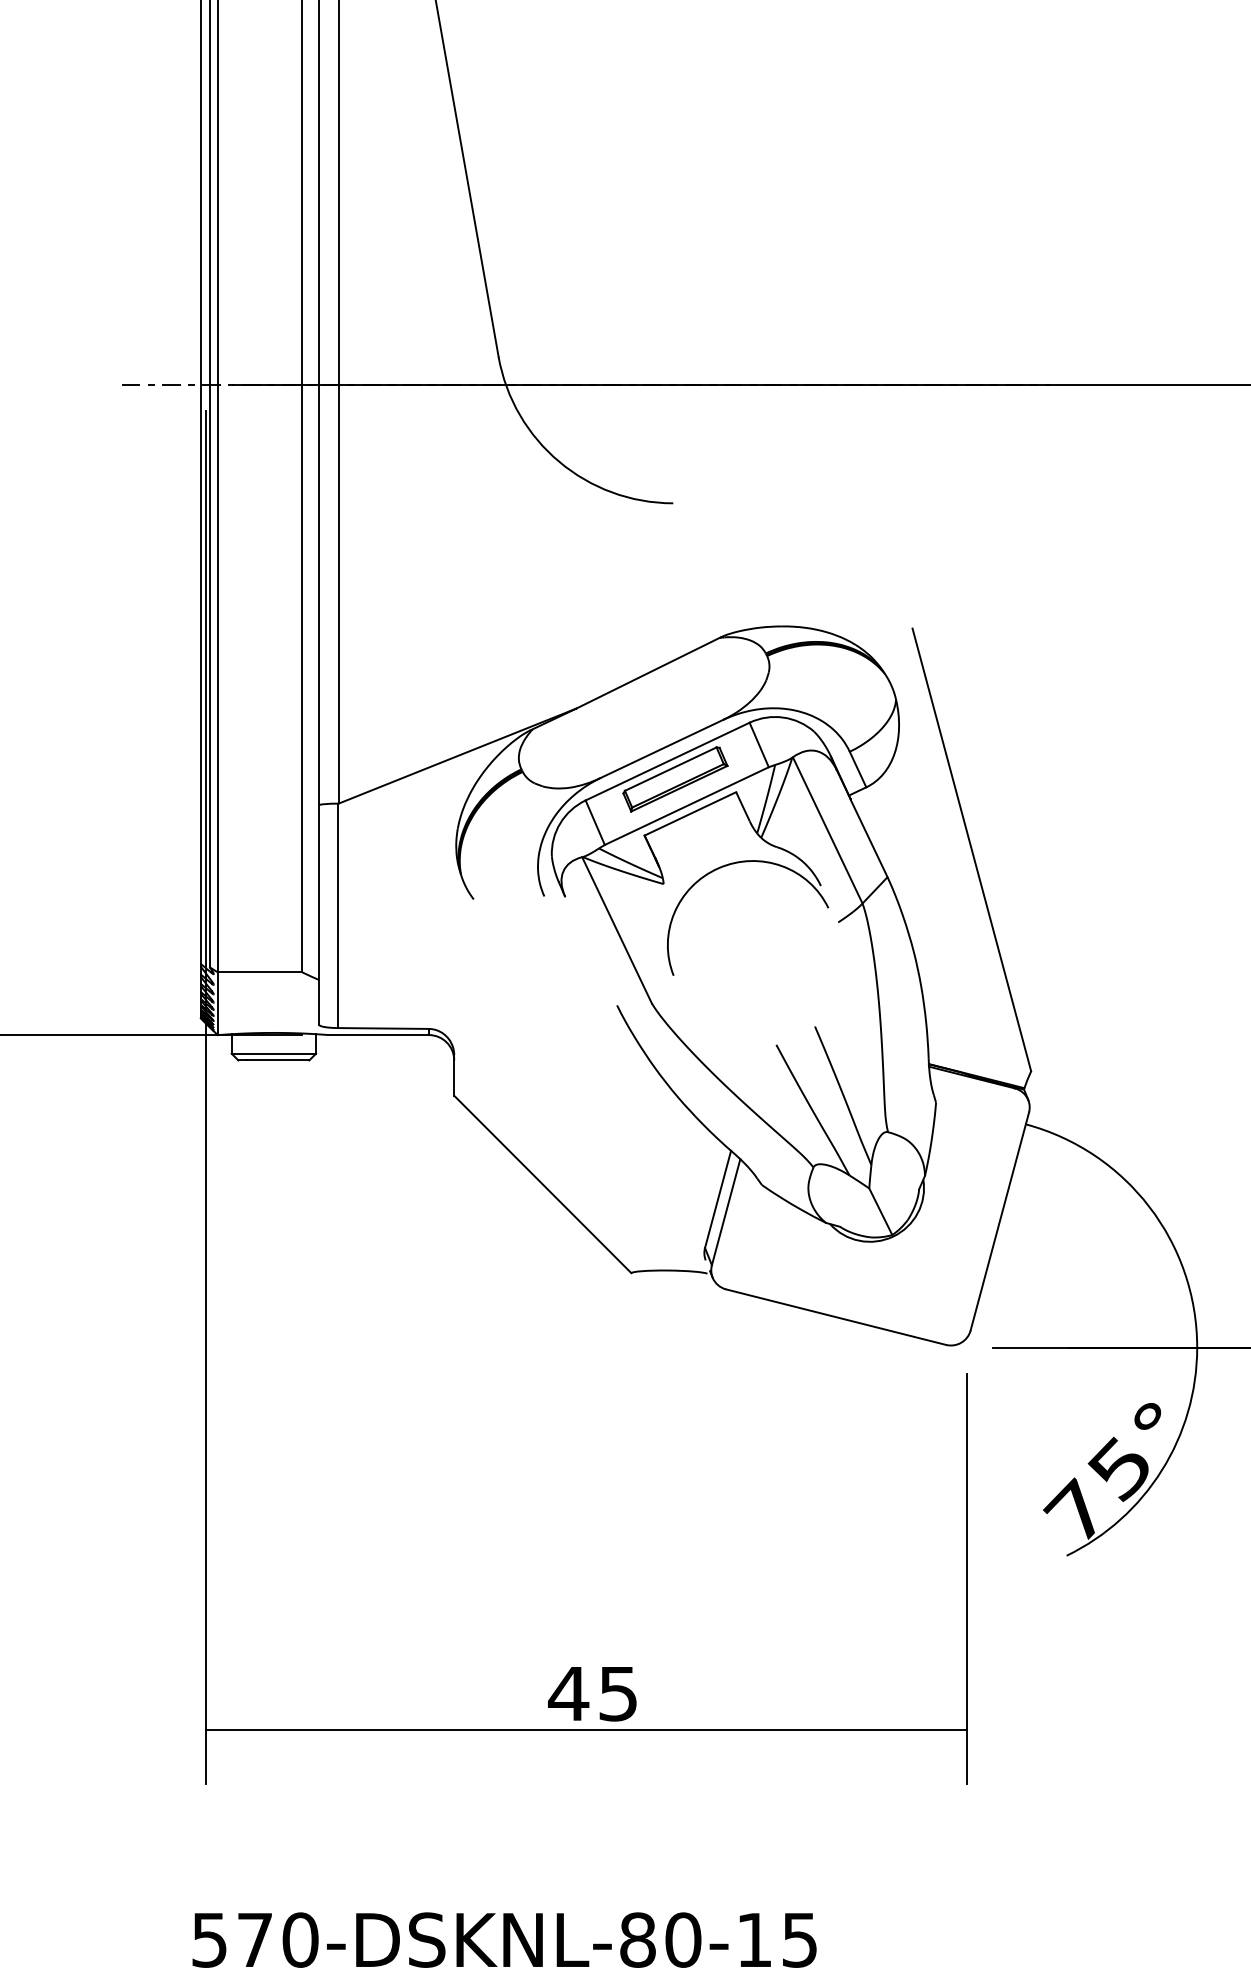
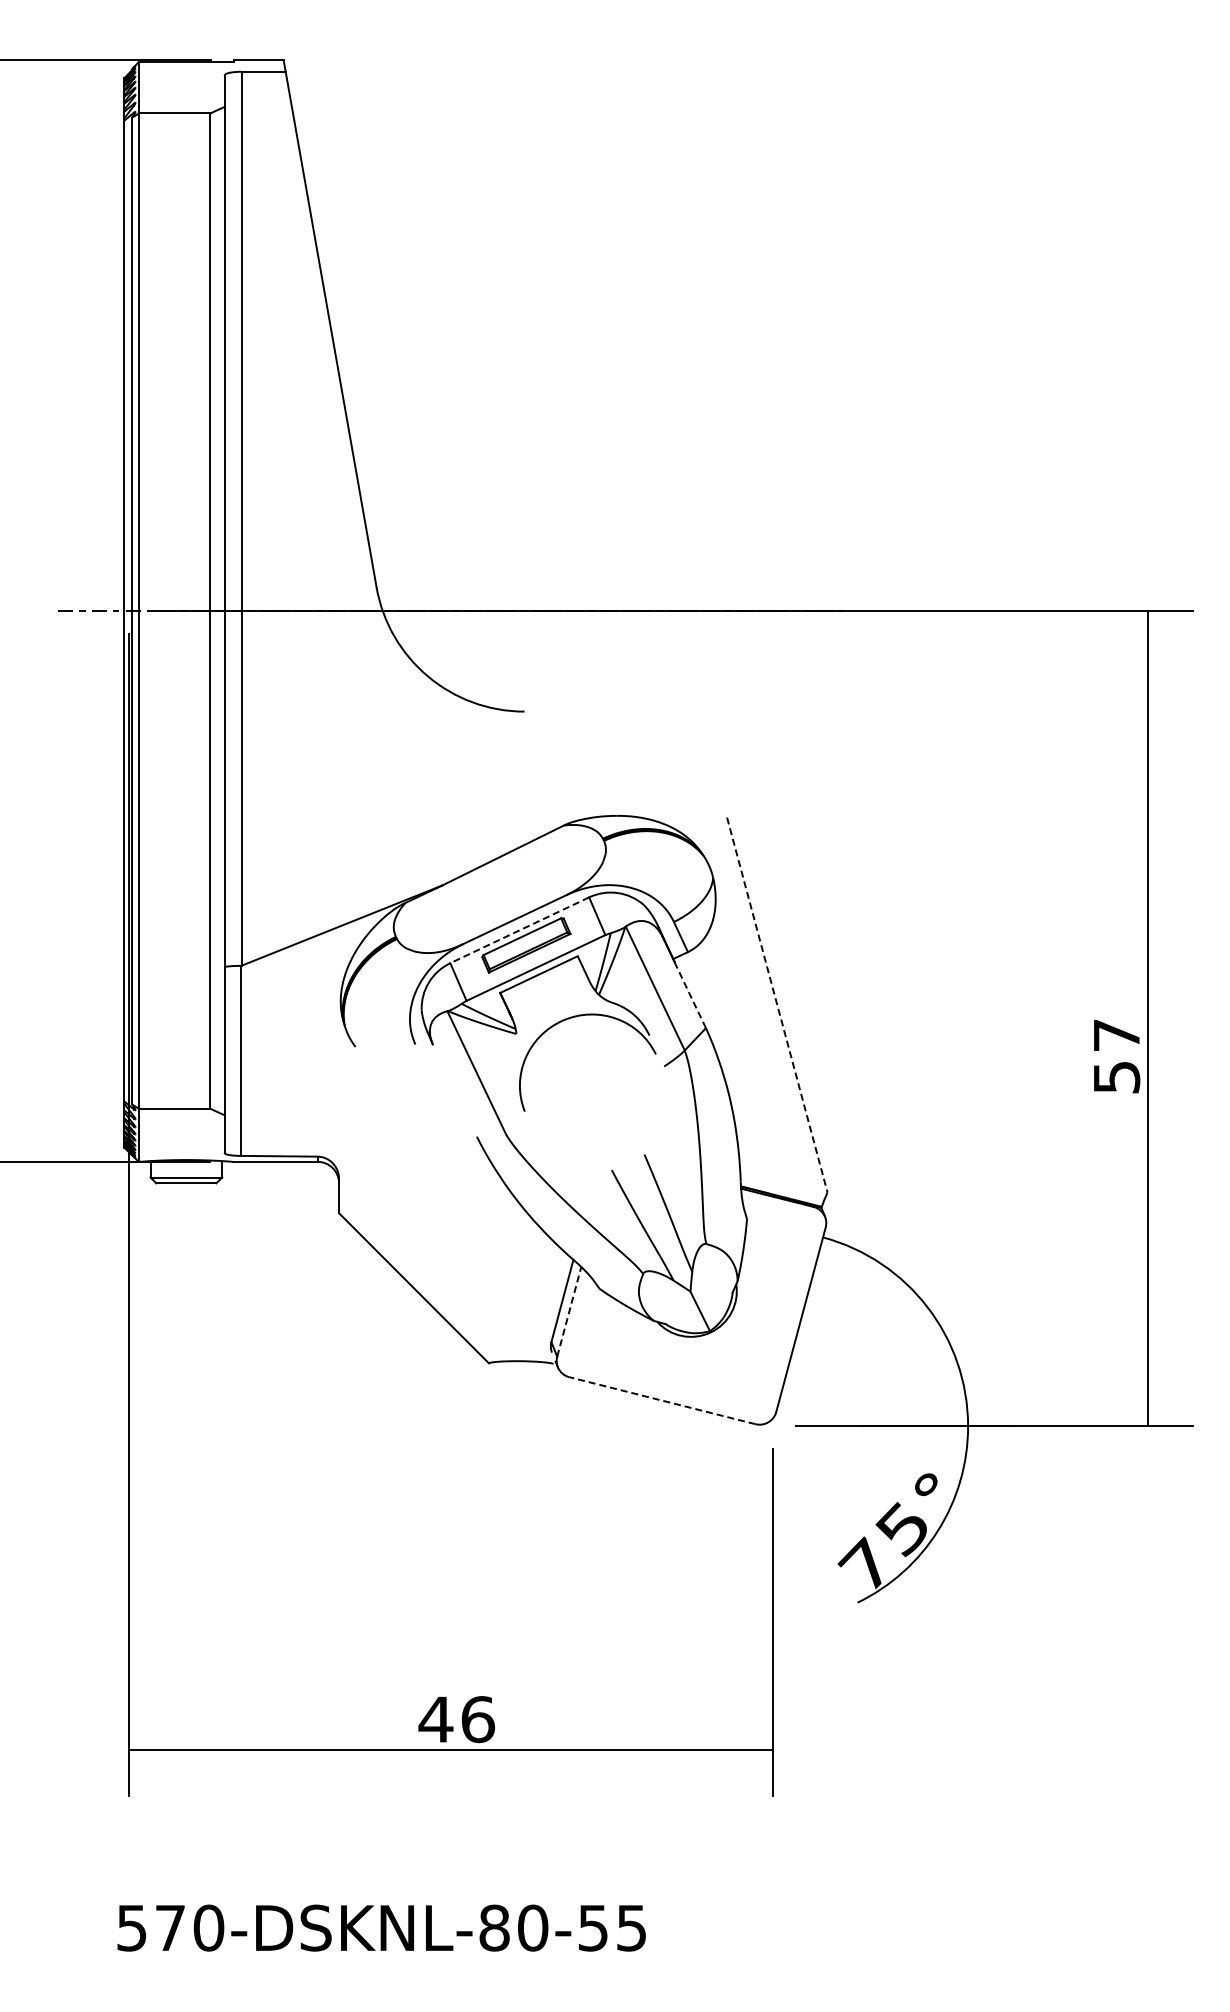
line: (667, 761) -> (519, 930), solid -> dashed
line: (869, 837) -> (690, 994), solid -> dashed
line: (972, 850) -> (777, 1005), solid -> dashed
line: (726, 1211) -> (569, 1311), solid -> dashed
line: (835, 1316) -> (661, 1400), solid -> dashed
text: (618, 1693) -> (478, 1719), 45 -> 46
text: (754, 1940) -> (593, 1928), 570-DSKNL-80-15 -> 570-DSKNL-80-55

